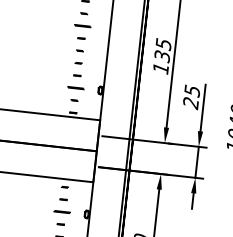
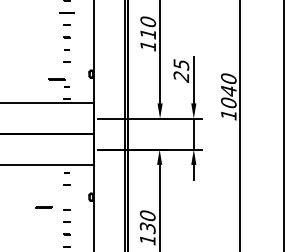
text: (163, 50) -> (148, 28), 135 -> 110
line: (75, 88) -> (56, 79), moved
line: (61, 211) -> (43, 207), moved

